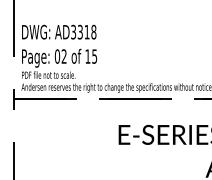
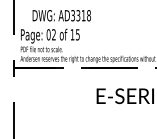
text: (59, 31) -> (62, 15), moved

